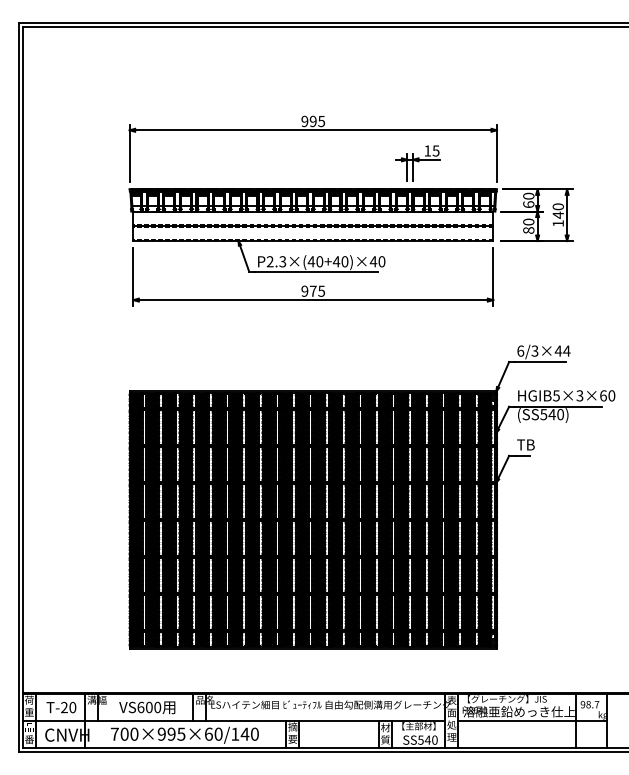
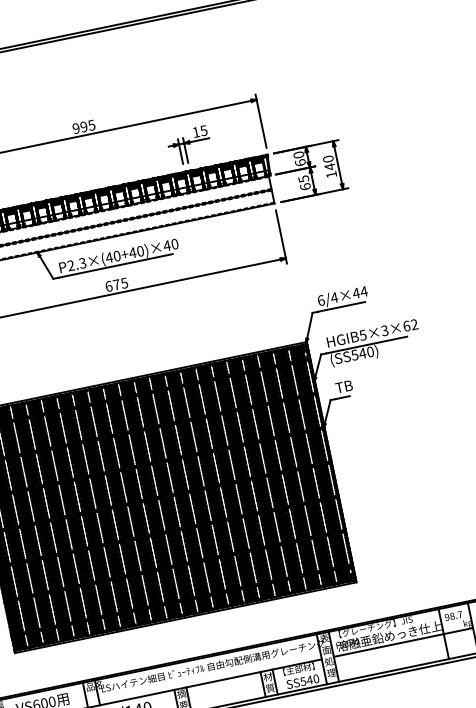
text: (528, 225) -> (304, 182), 80 -> 65
text: (304, 290) -> (108, 285), 975 -> 675
text: (534, 350) -> (333, 297), 6/3×44 -> 6/4×44
text: (611, 395) -> (414, 324), HGIB5×3×60 -> HGIB5×3×62

